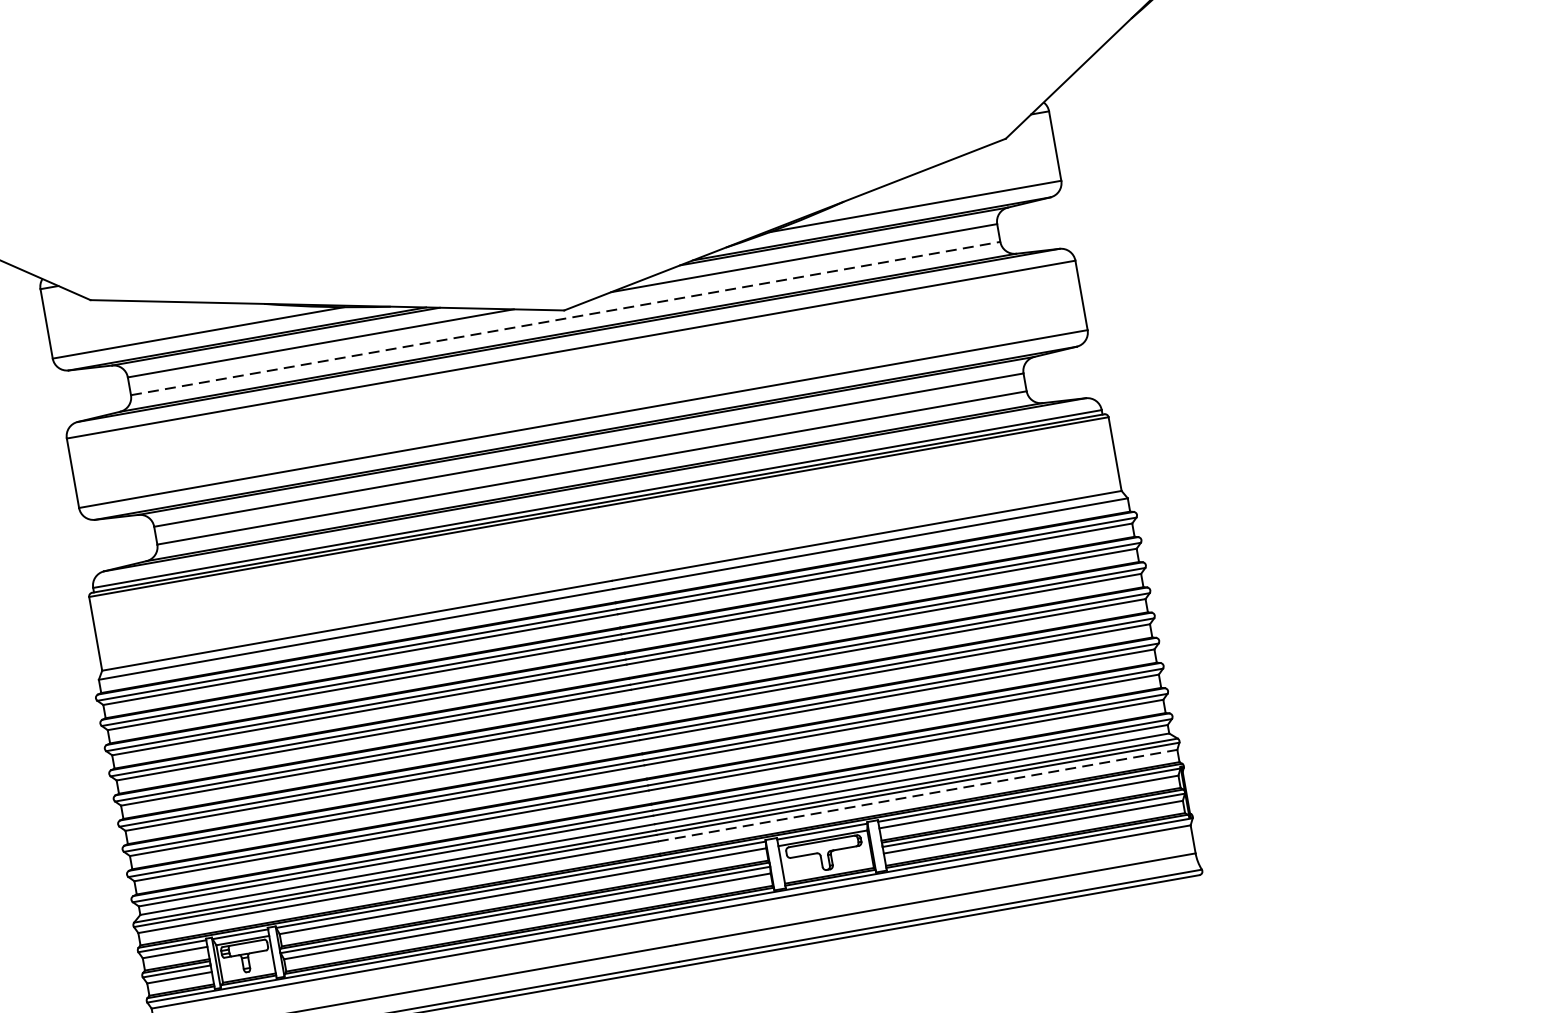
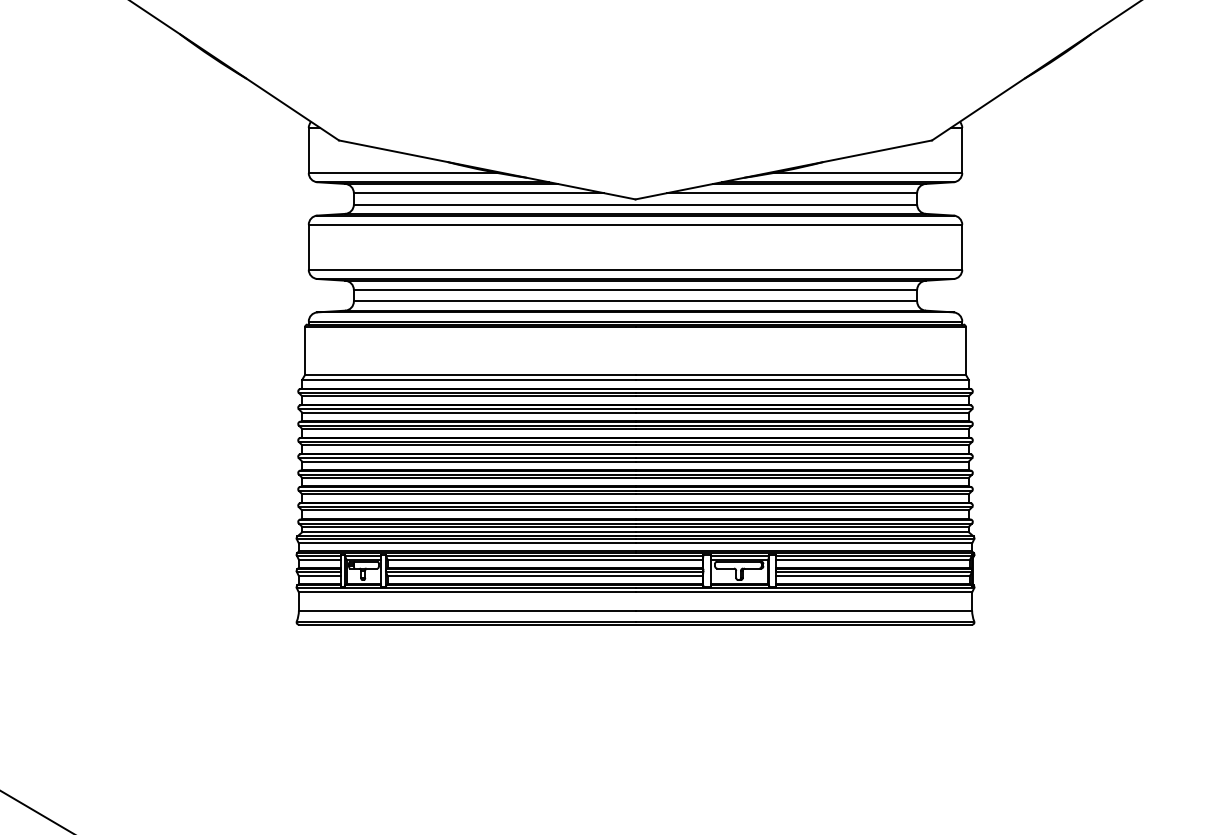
line: (565, 318) -> (635, 204), dashed -> solid
line: (918, 795) -> (804, 543), dashed -> solid

